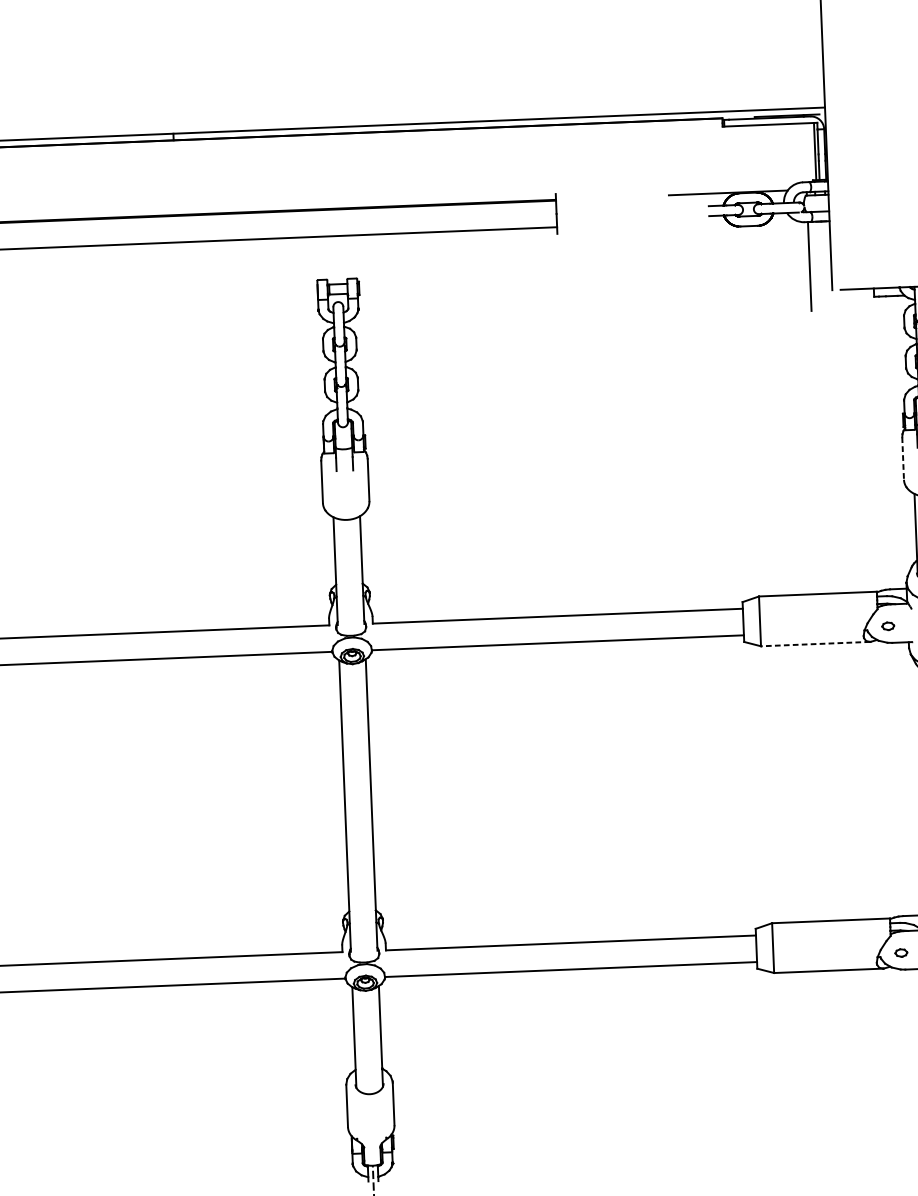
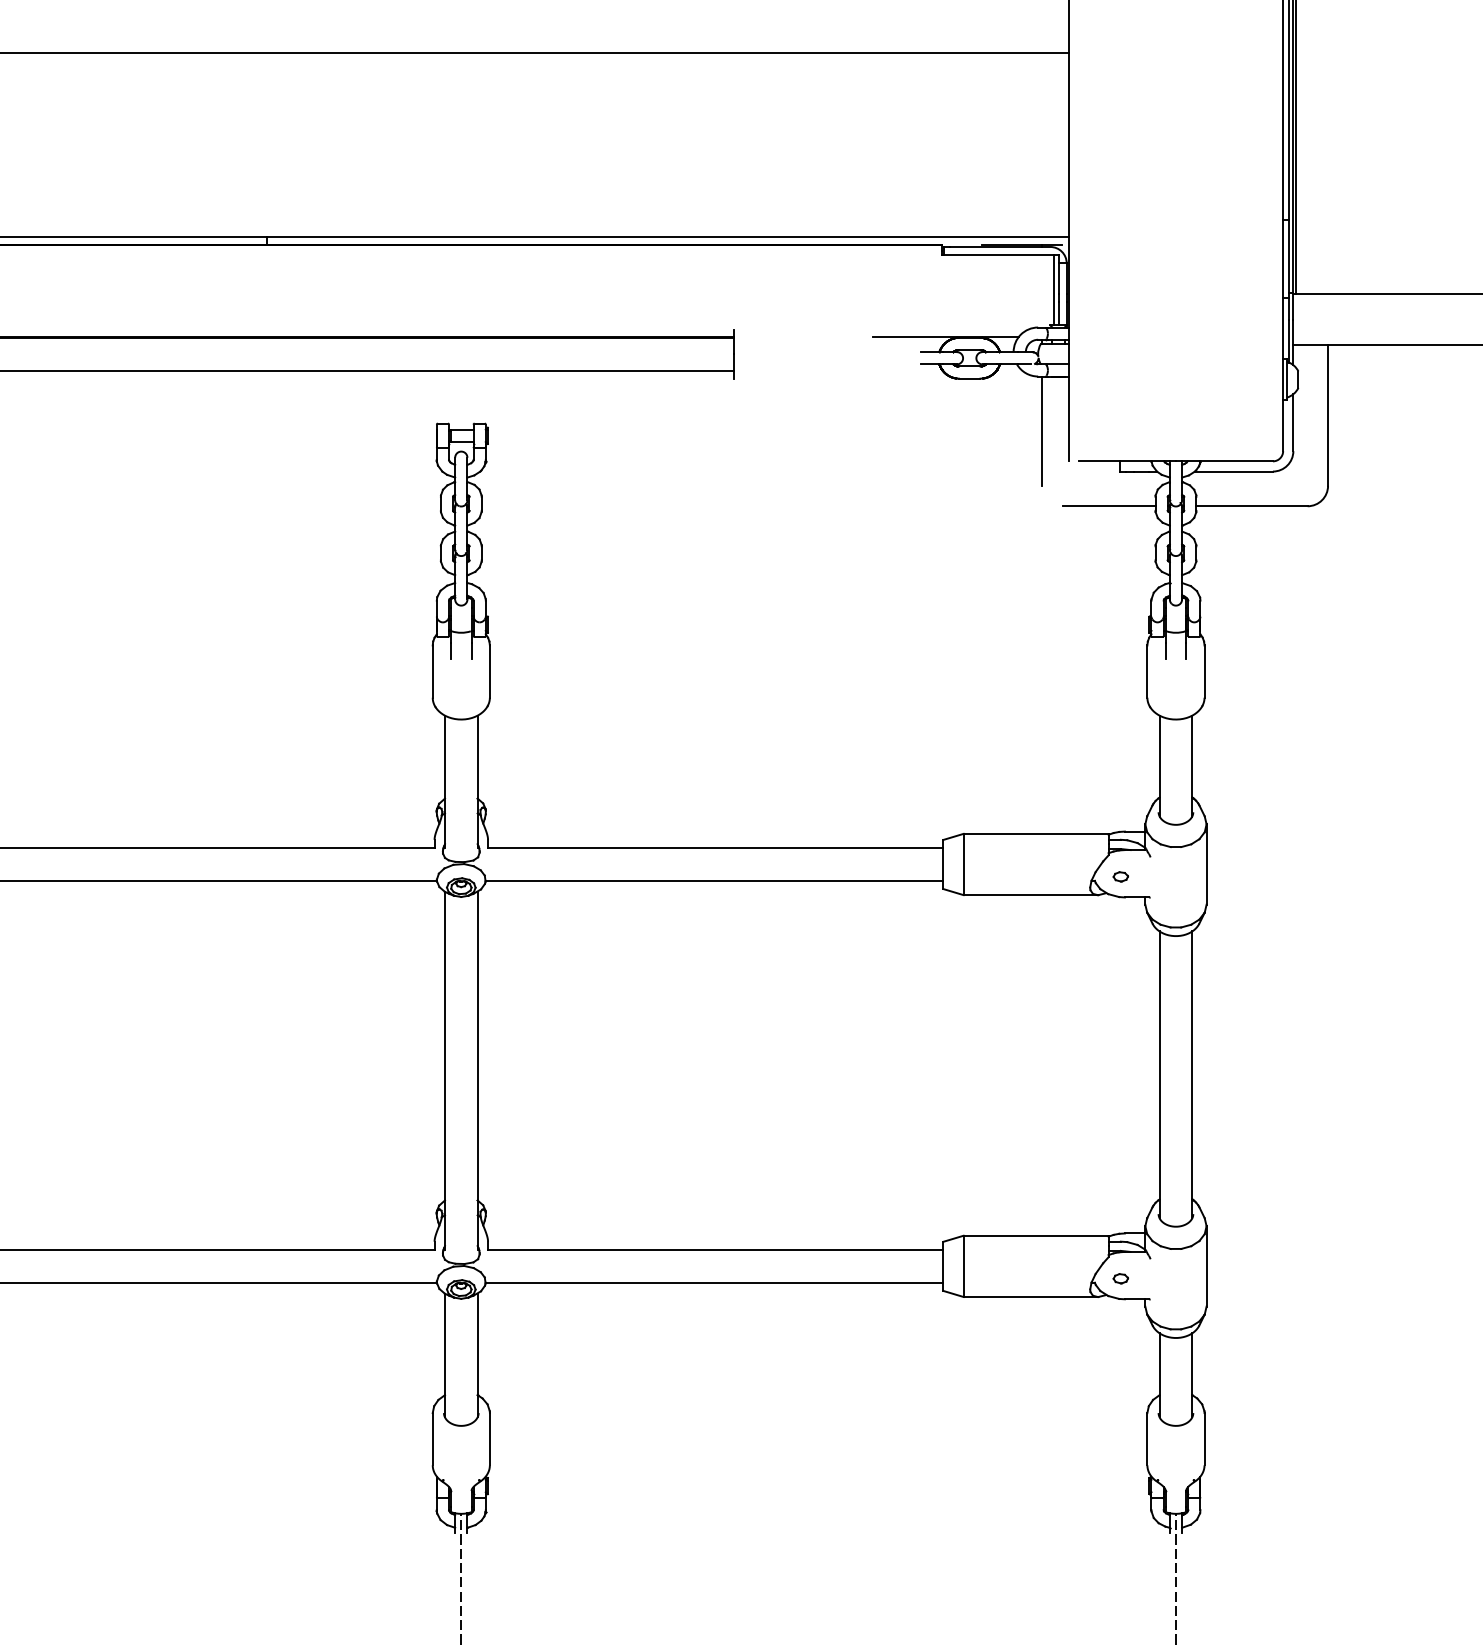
line: (866, 325) -> (1108, 506), added
line: (903, 459) -> (1147, 672), dashed -> solid
line: (815, 644) -> (1030, 895), dashed -> solid

